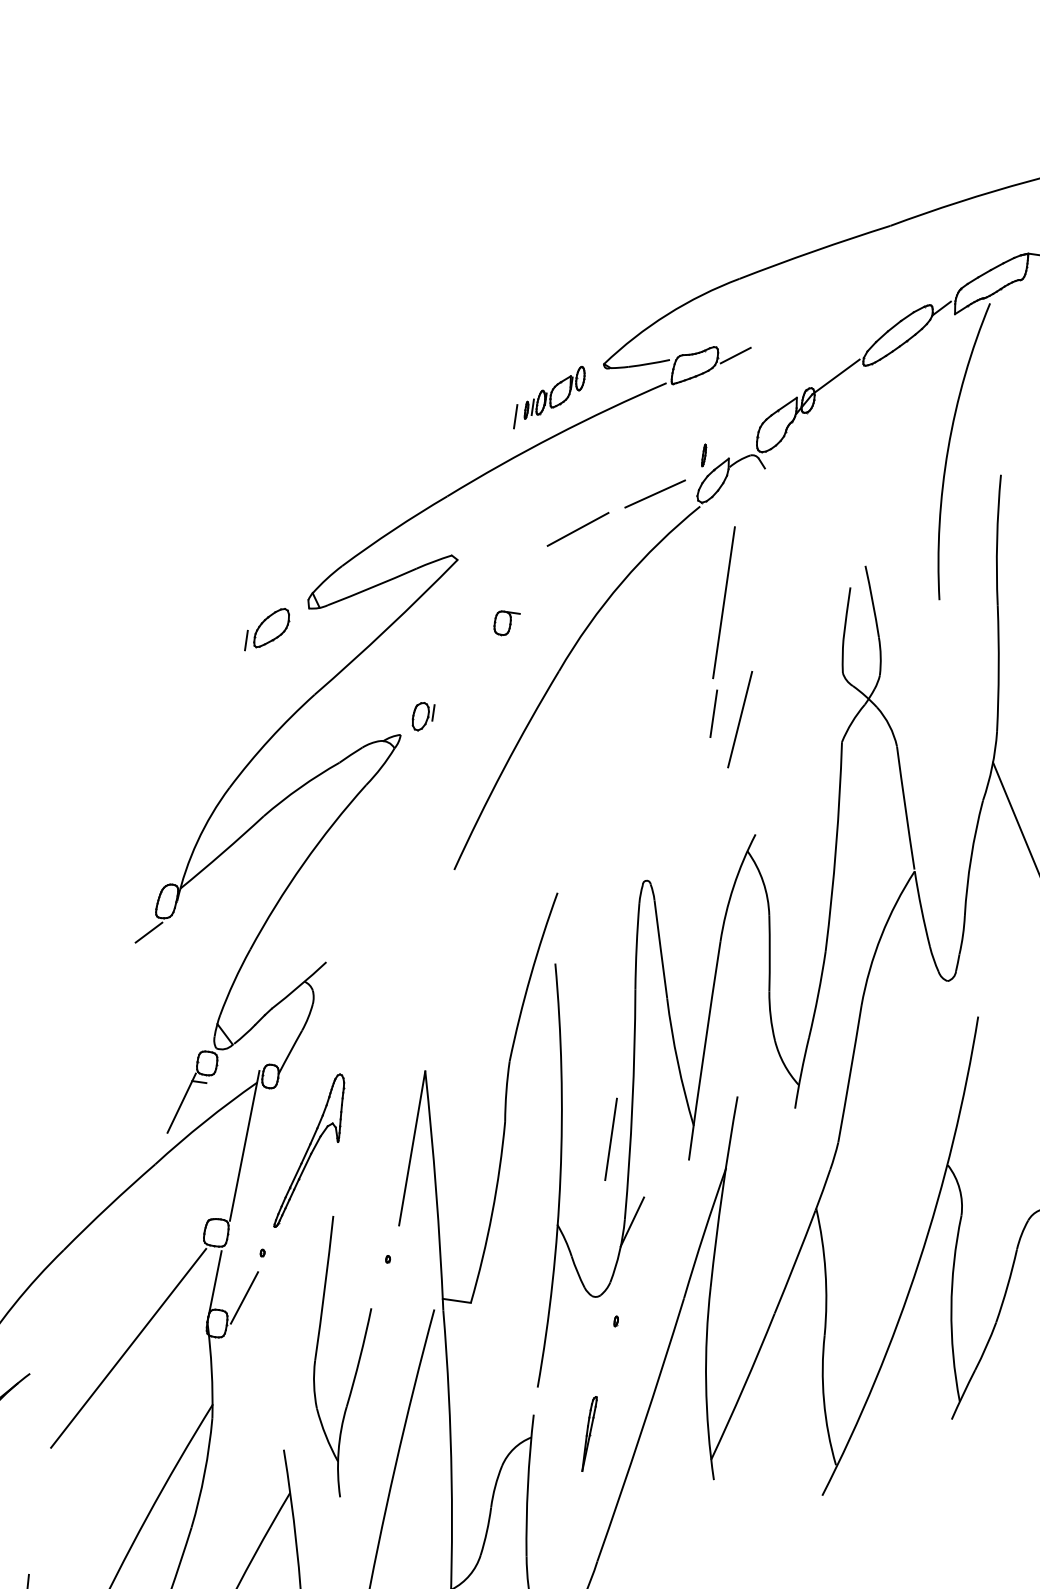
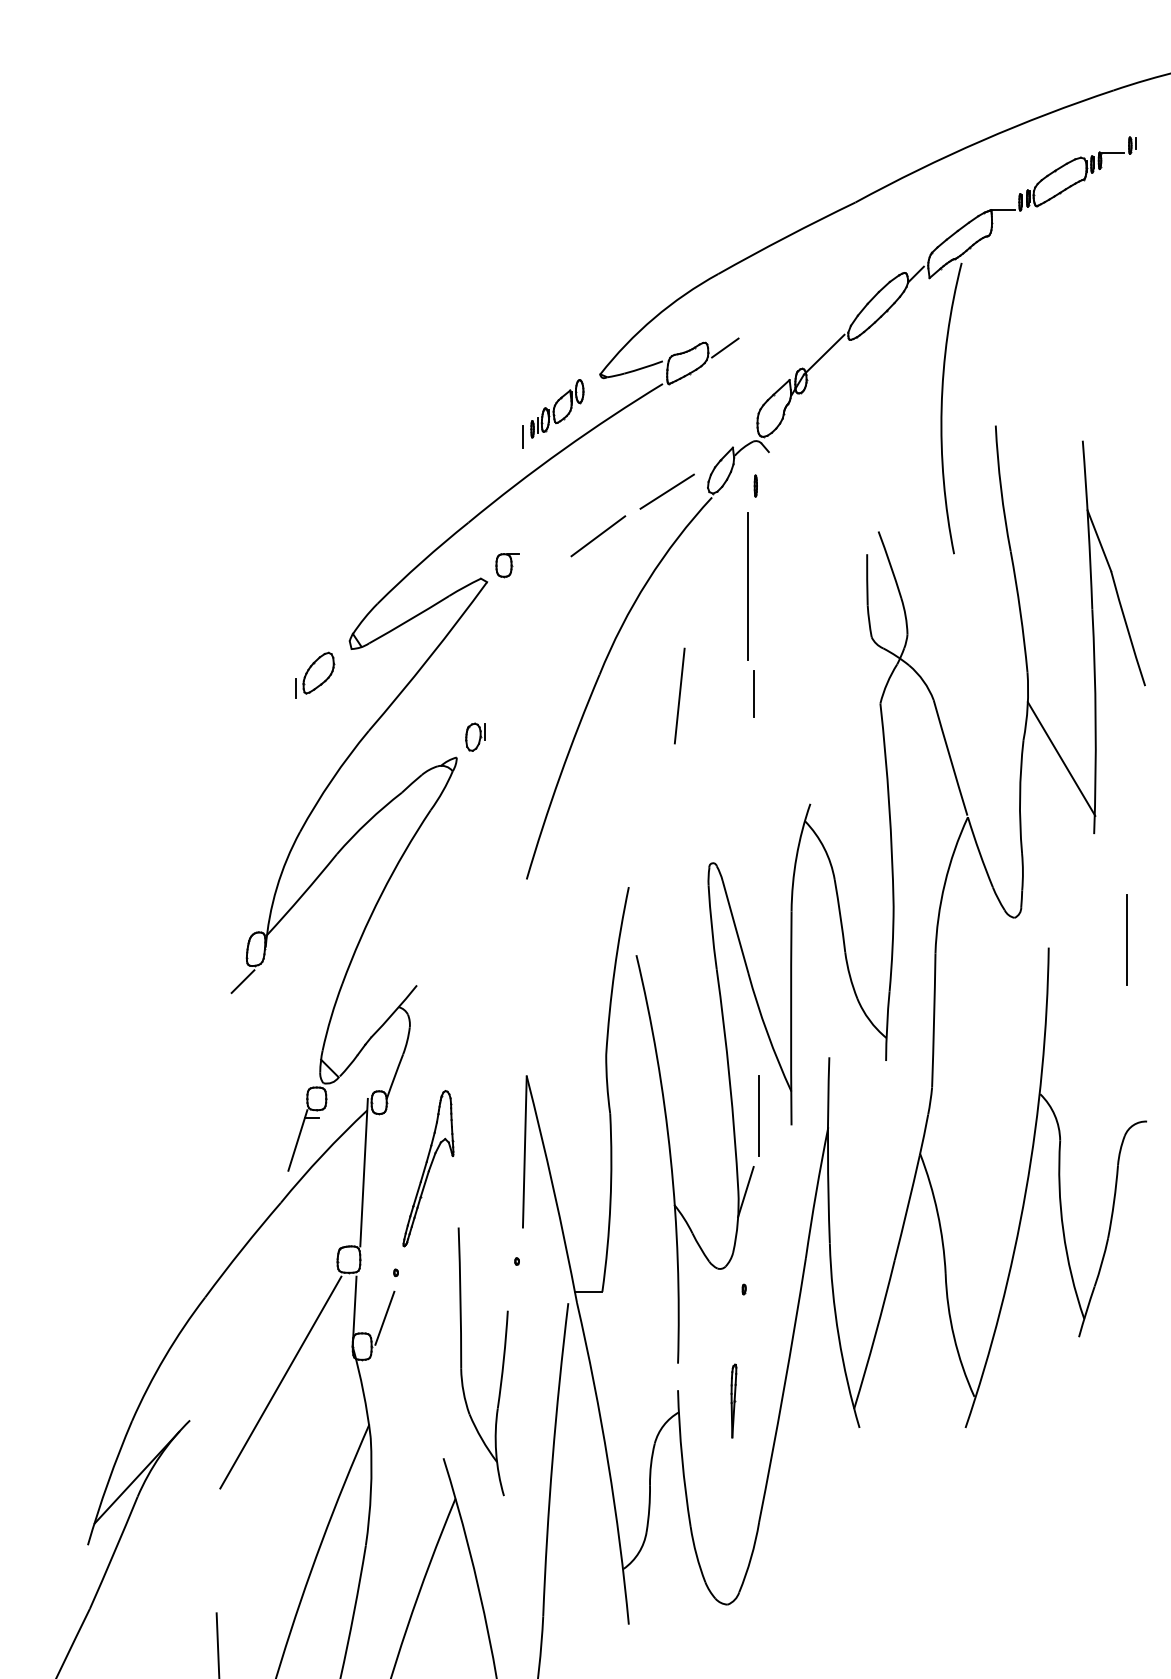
line: (703, 454) -> (755, 485), moved
part: (506, 623) -> (507, 565), moved
line: (739, 719) -> (679, 695), moved
line: (610, 1138) -> (758, 1115), moved

